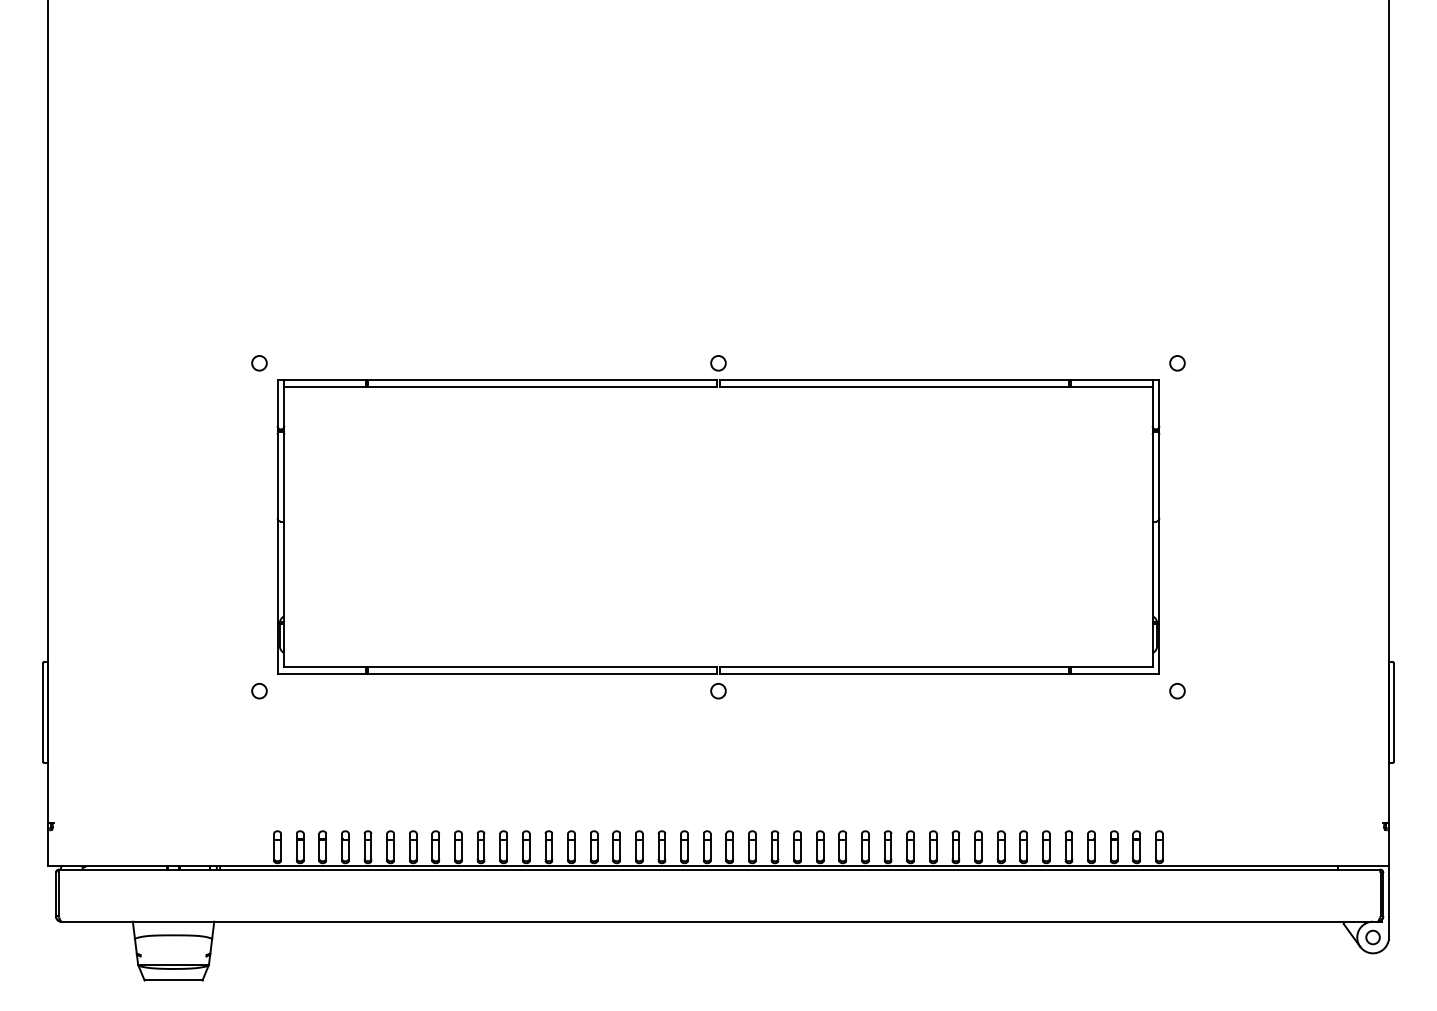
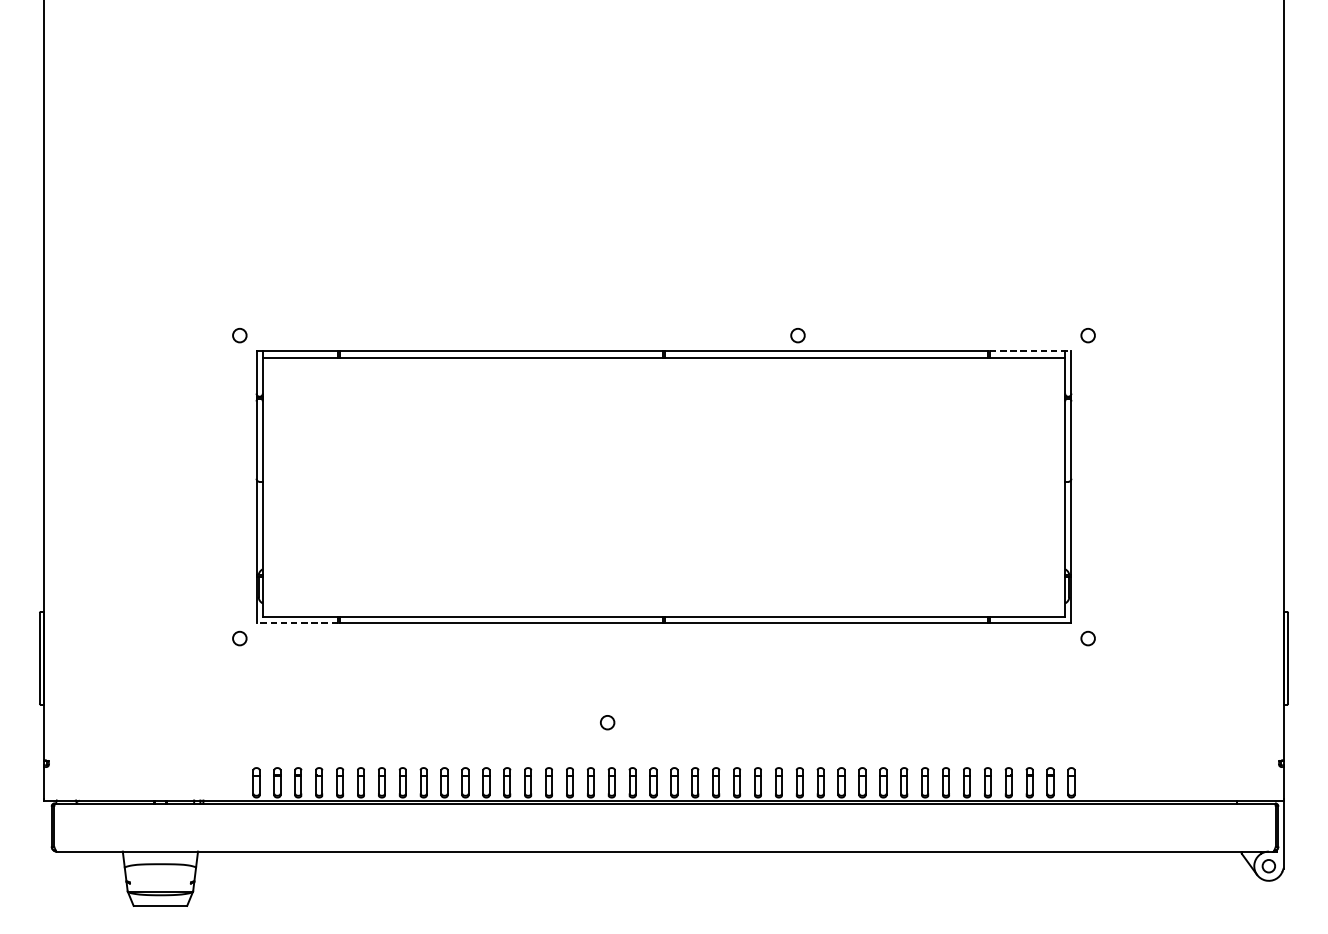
circle: (718, 363) -> (797, 335), moved
line: (1115, 380) -> (1030, 351), solid -> dashed
line: (321, 674) -> (297, 623), solid -> dashed
circle: (718, 691) -> (607, 722), moved

